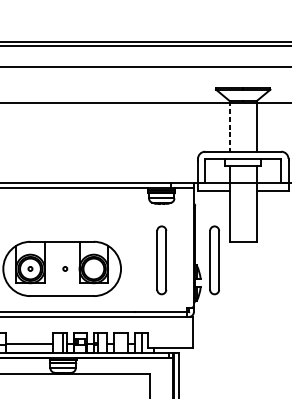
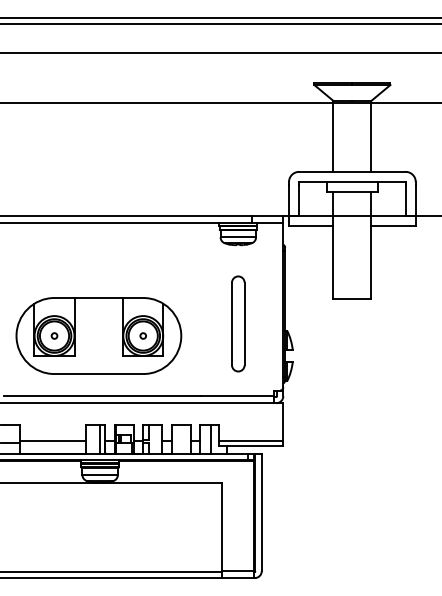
line: (229, 126) -> (333, 136), dashed -> solid
part: (214, 260) -> (312, 323), removed
circle: (64, 268) -> (142, 335), moved
line: (170, 344) -> (250, 441), added

